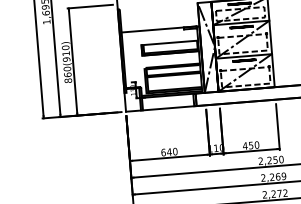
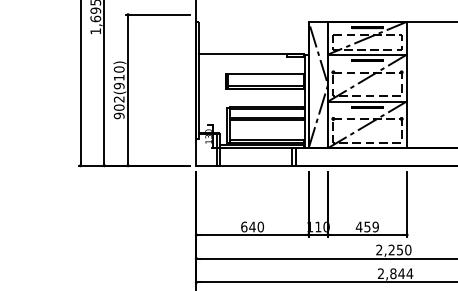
text: (67, 74) -> (118, 107), 860(910) -> 902(910)
text: (256, 145) -> (375, 227), 450 -> 459
text: (277, 176) -> (401, 273), 2,269 -> 2,844

